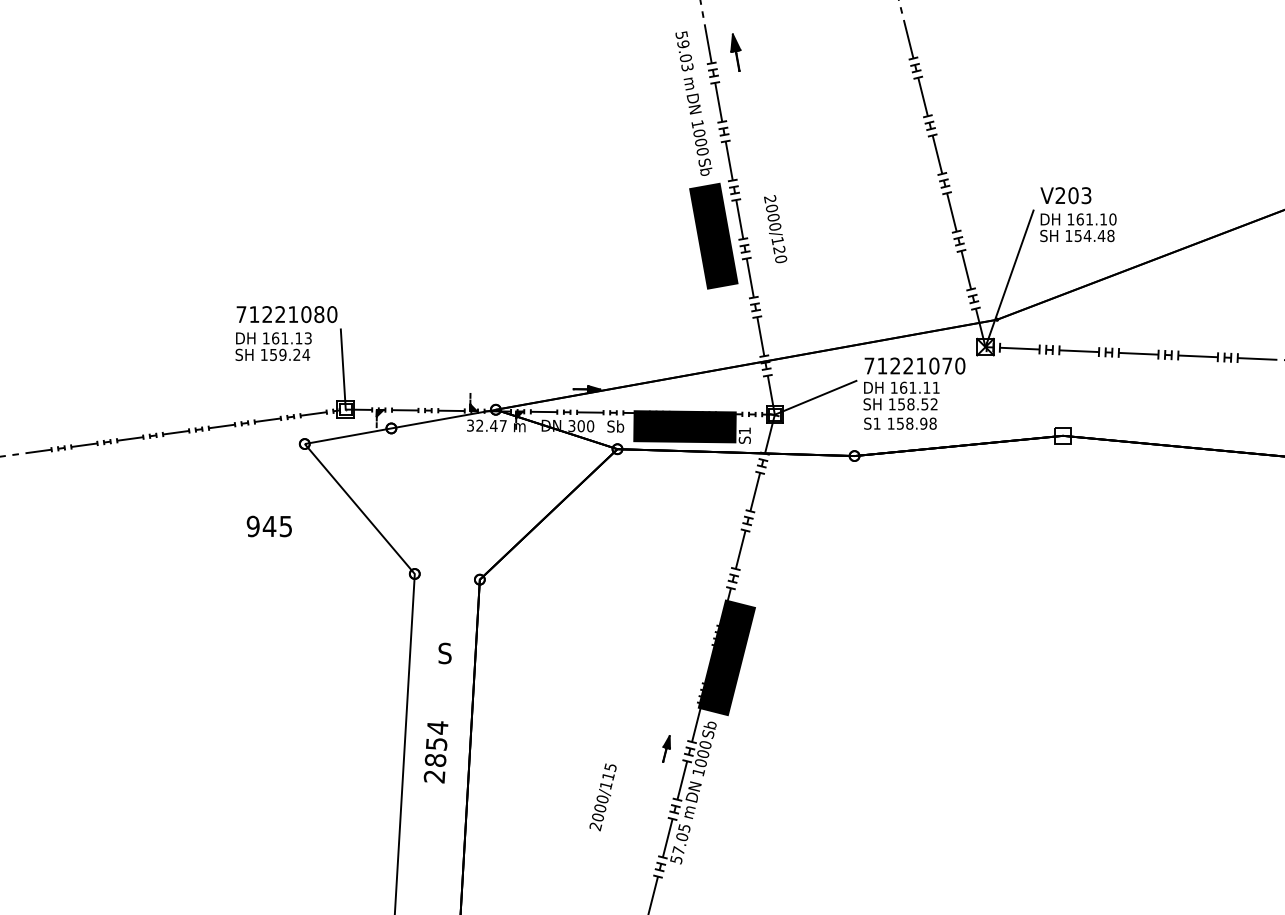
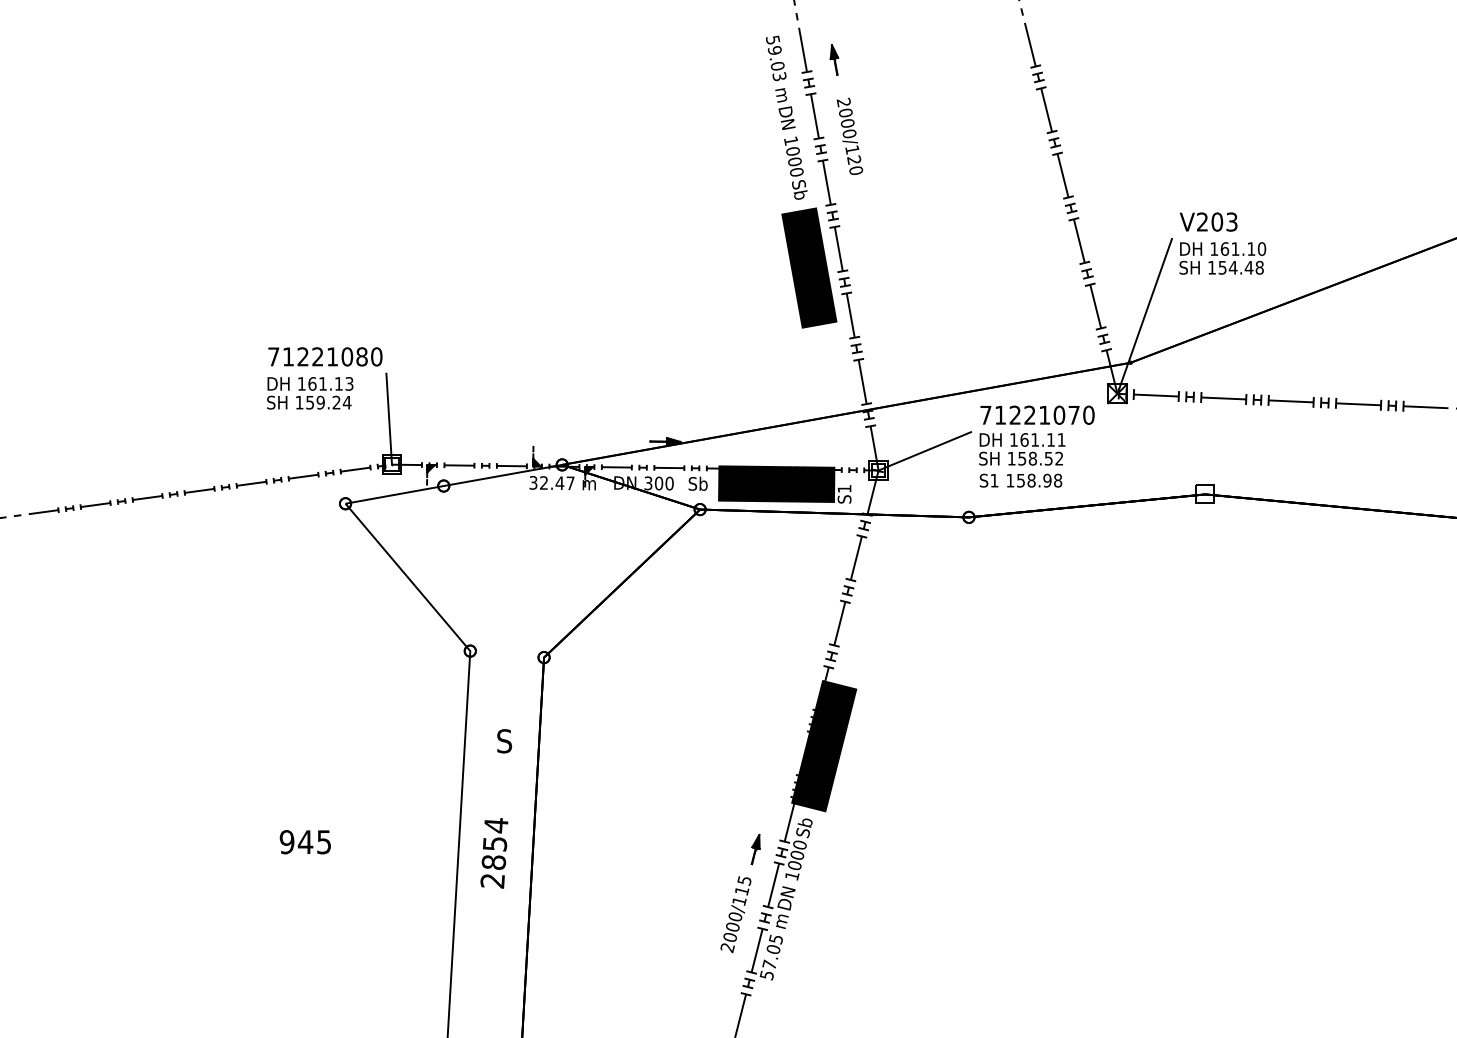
part: (735, 52) -> (833, 59), size x0.71
text: (775, 229) -> (849, 136), moved
text: (268, 526) -> (304, 842), moved
text: (602, 797) -> (735, 914), moved

